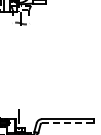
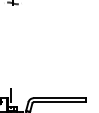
line: (68, 123) -> (60, 102), dashed -> solid

